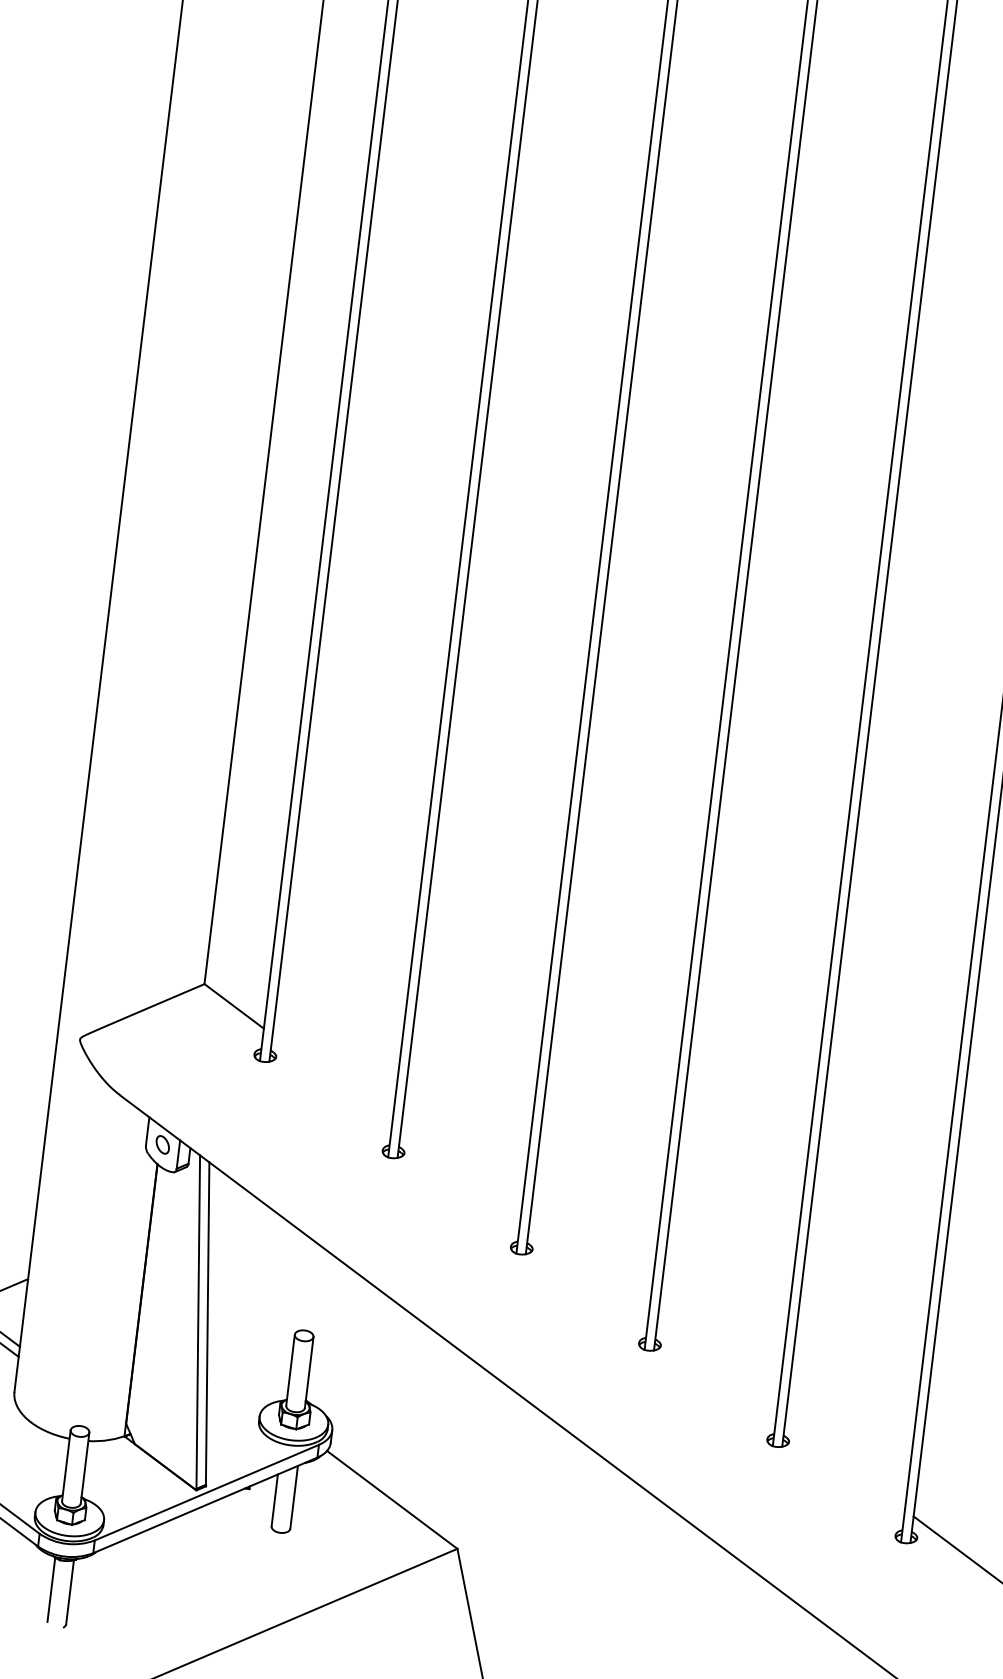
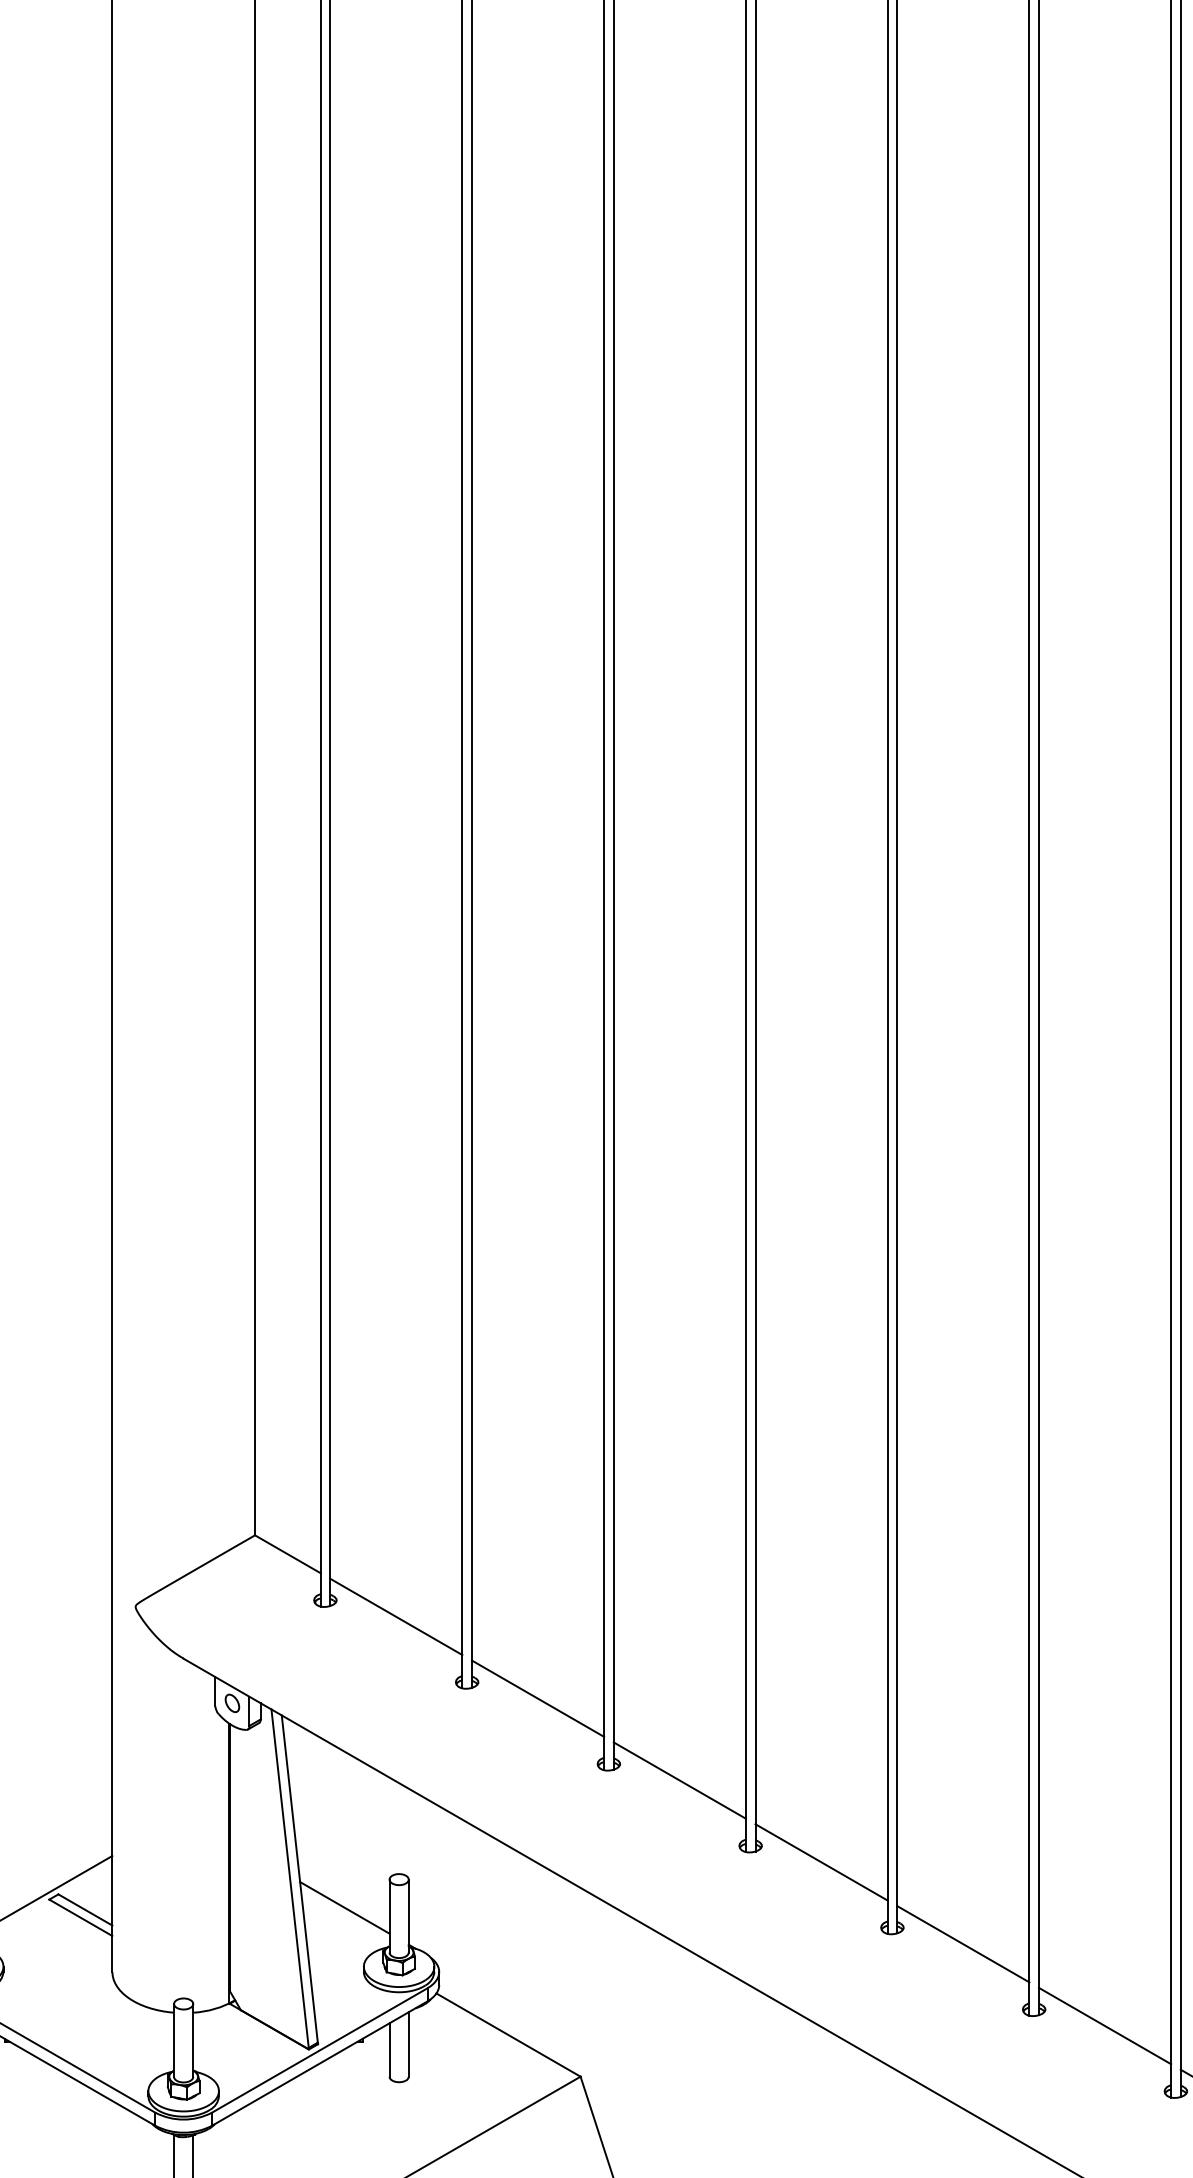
line: (332, 1079) -> (396, 1616), added
line: (461, 1176) -> (538, 1698), added
line: (588, 1272) -> (679, 1780), added
line: (247, 1356) -> (344, 1907), added
line: (716, 1368) -> (821, 1862), added
line: (845, 1465) -> (963, 1944), added

